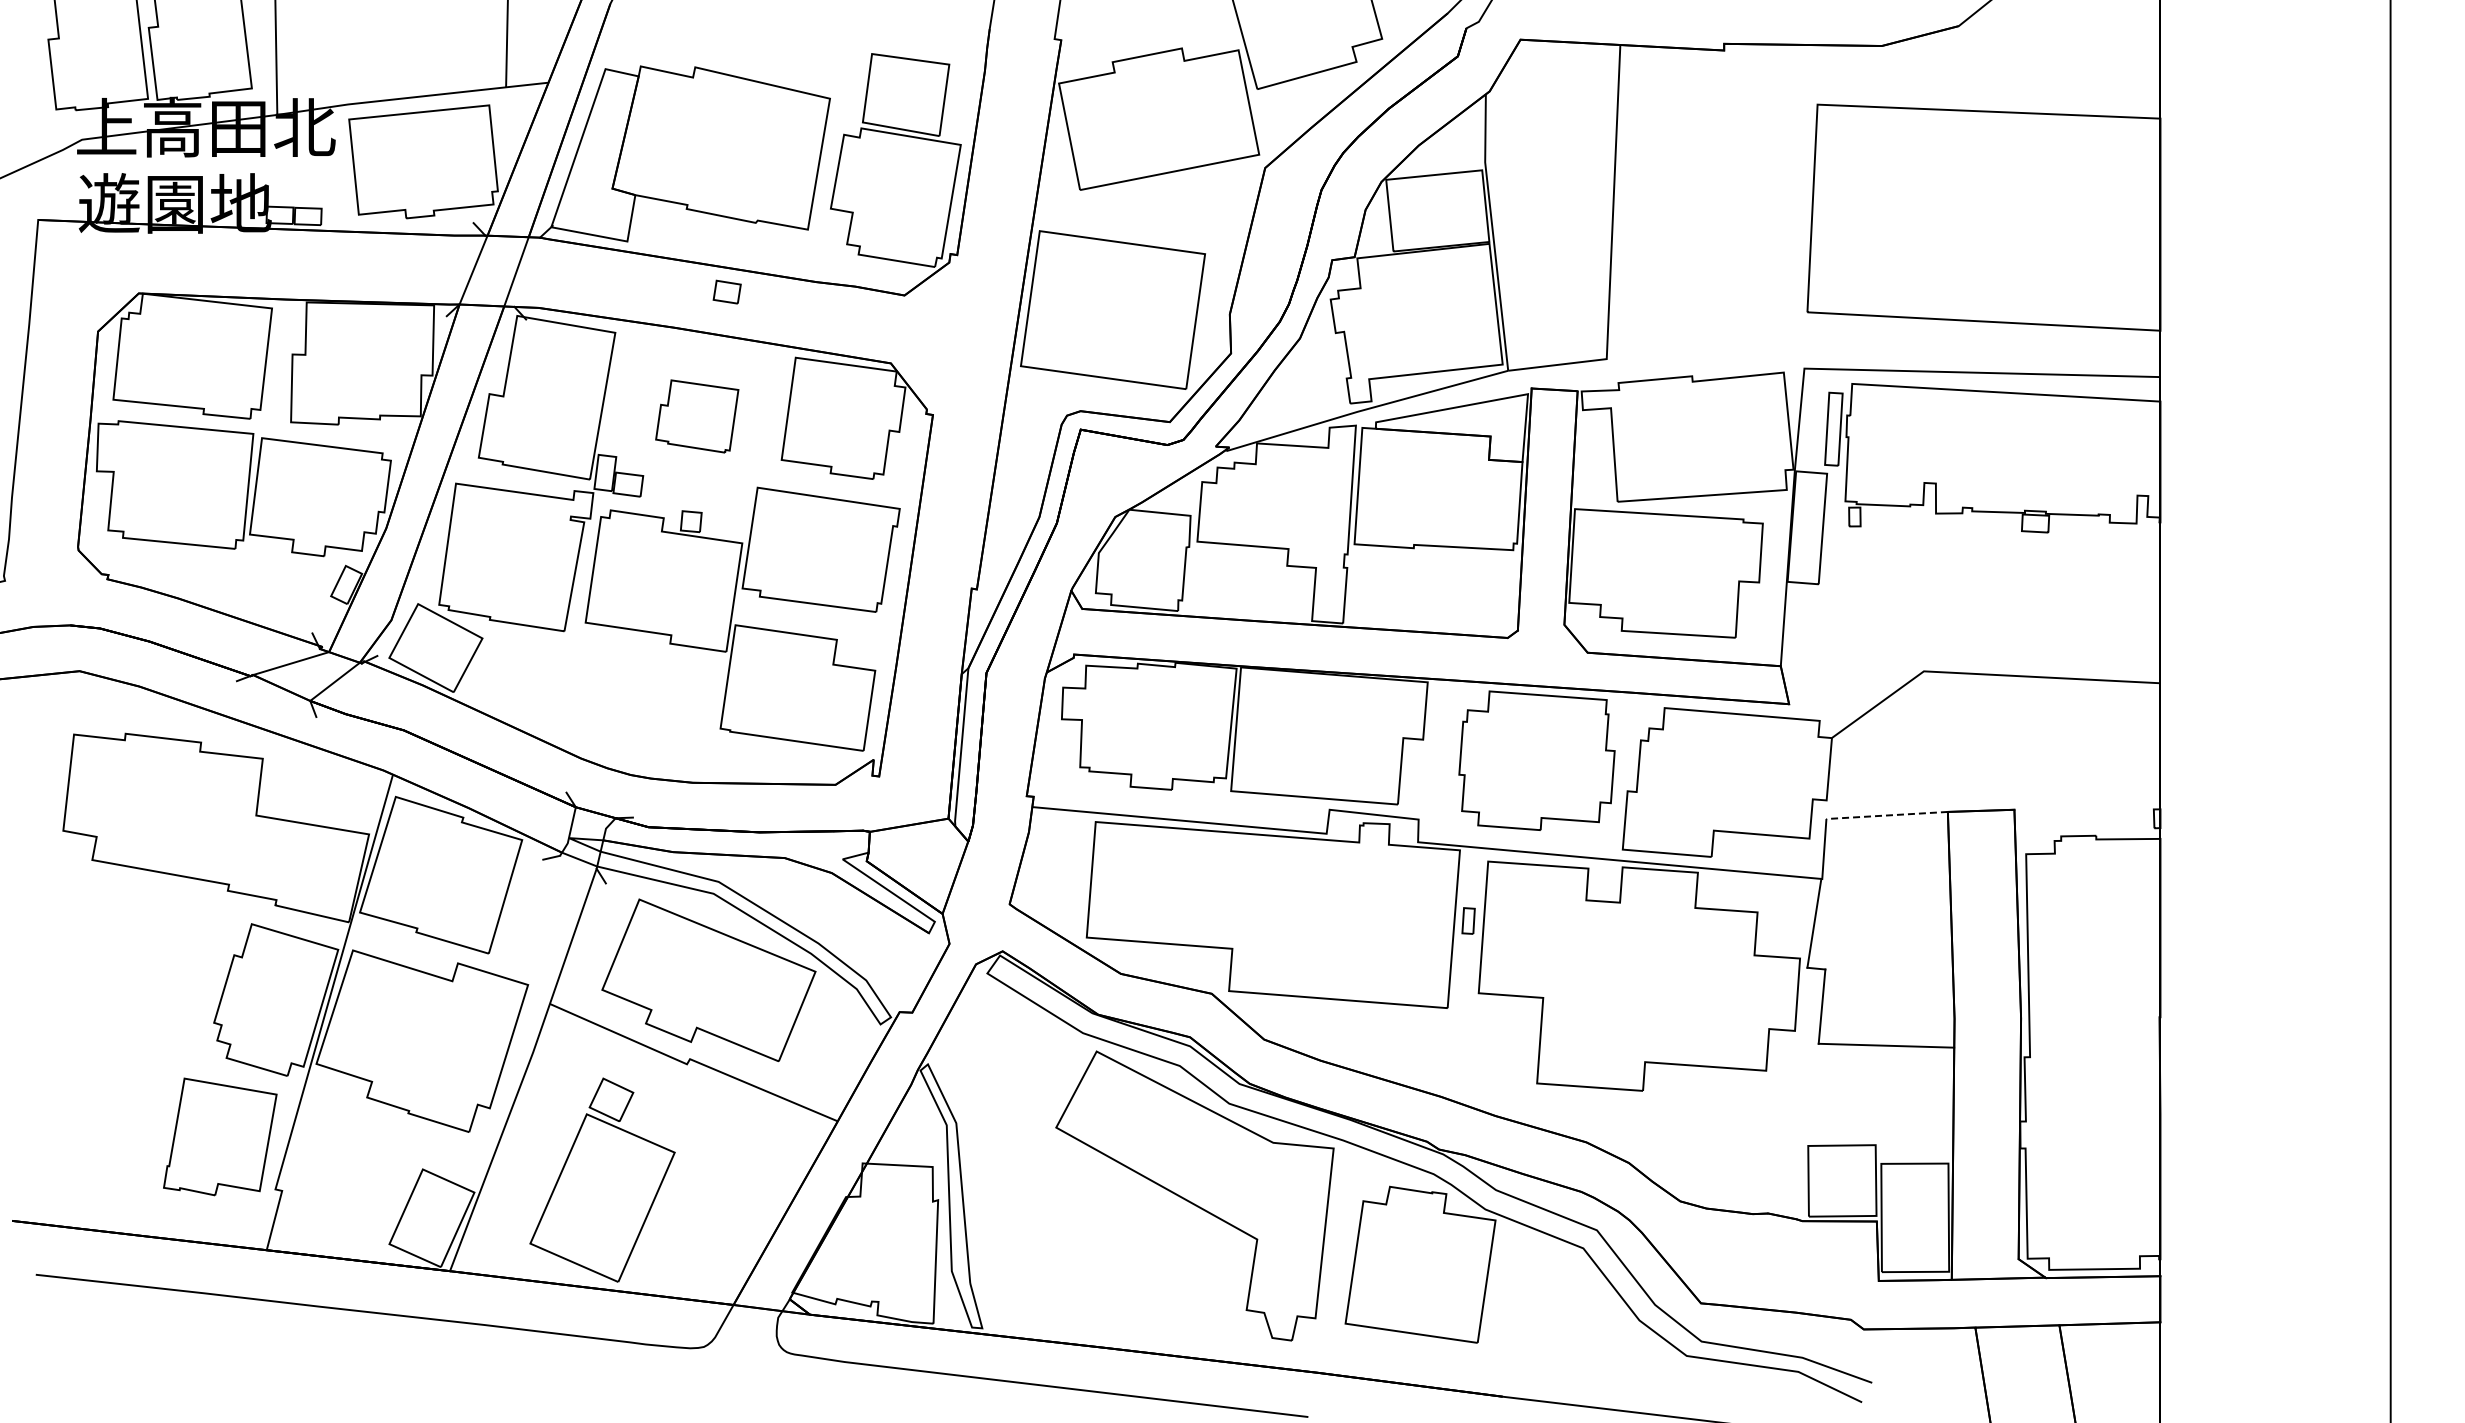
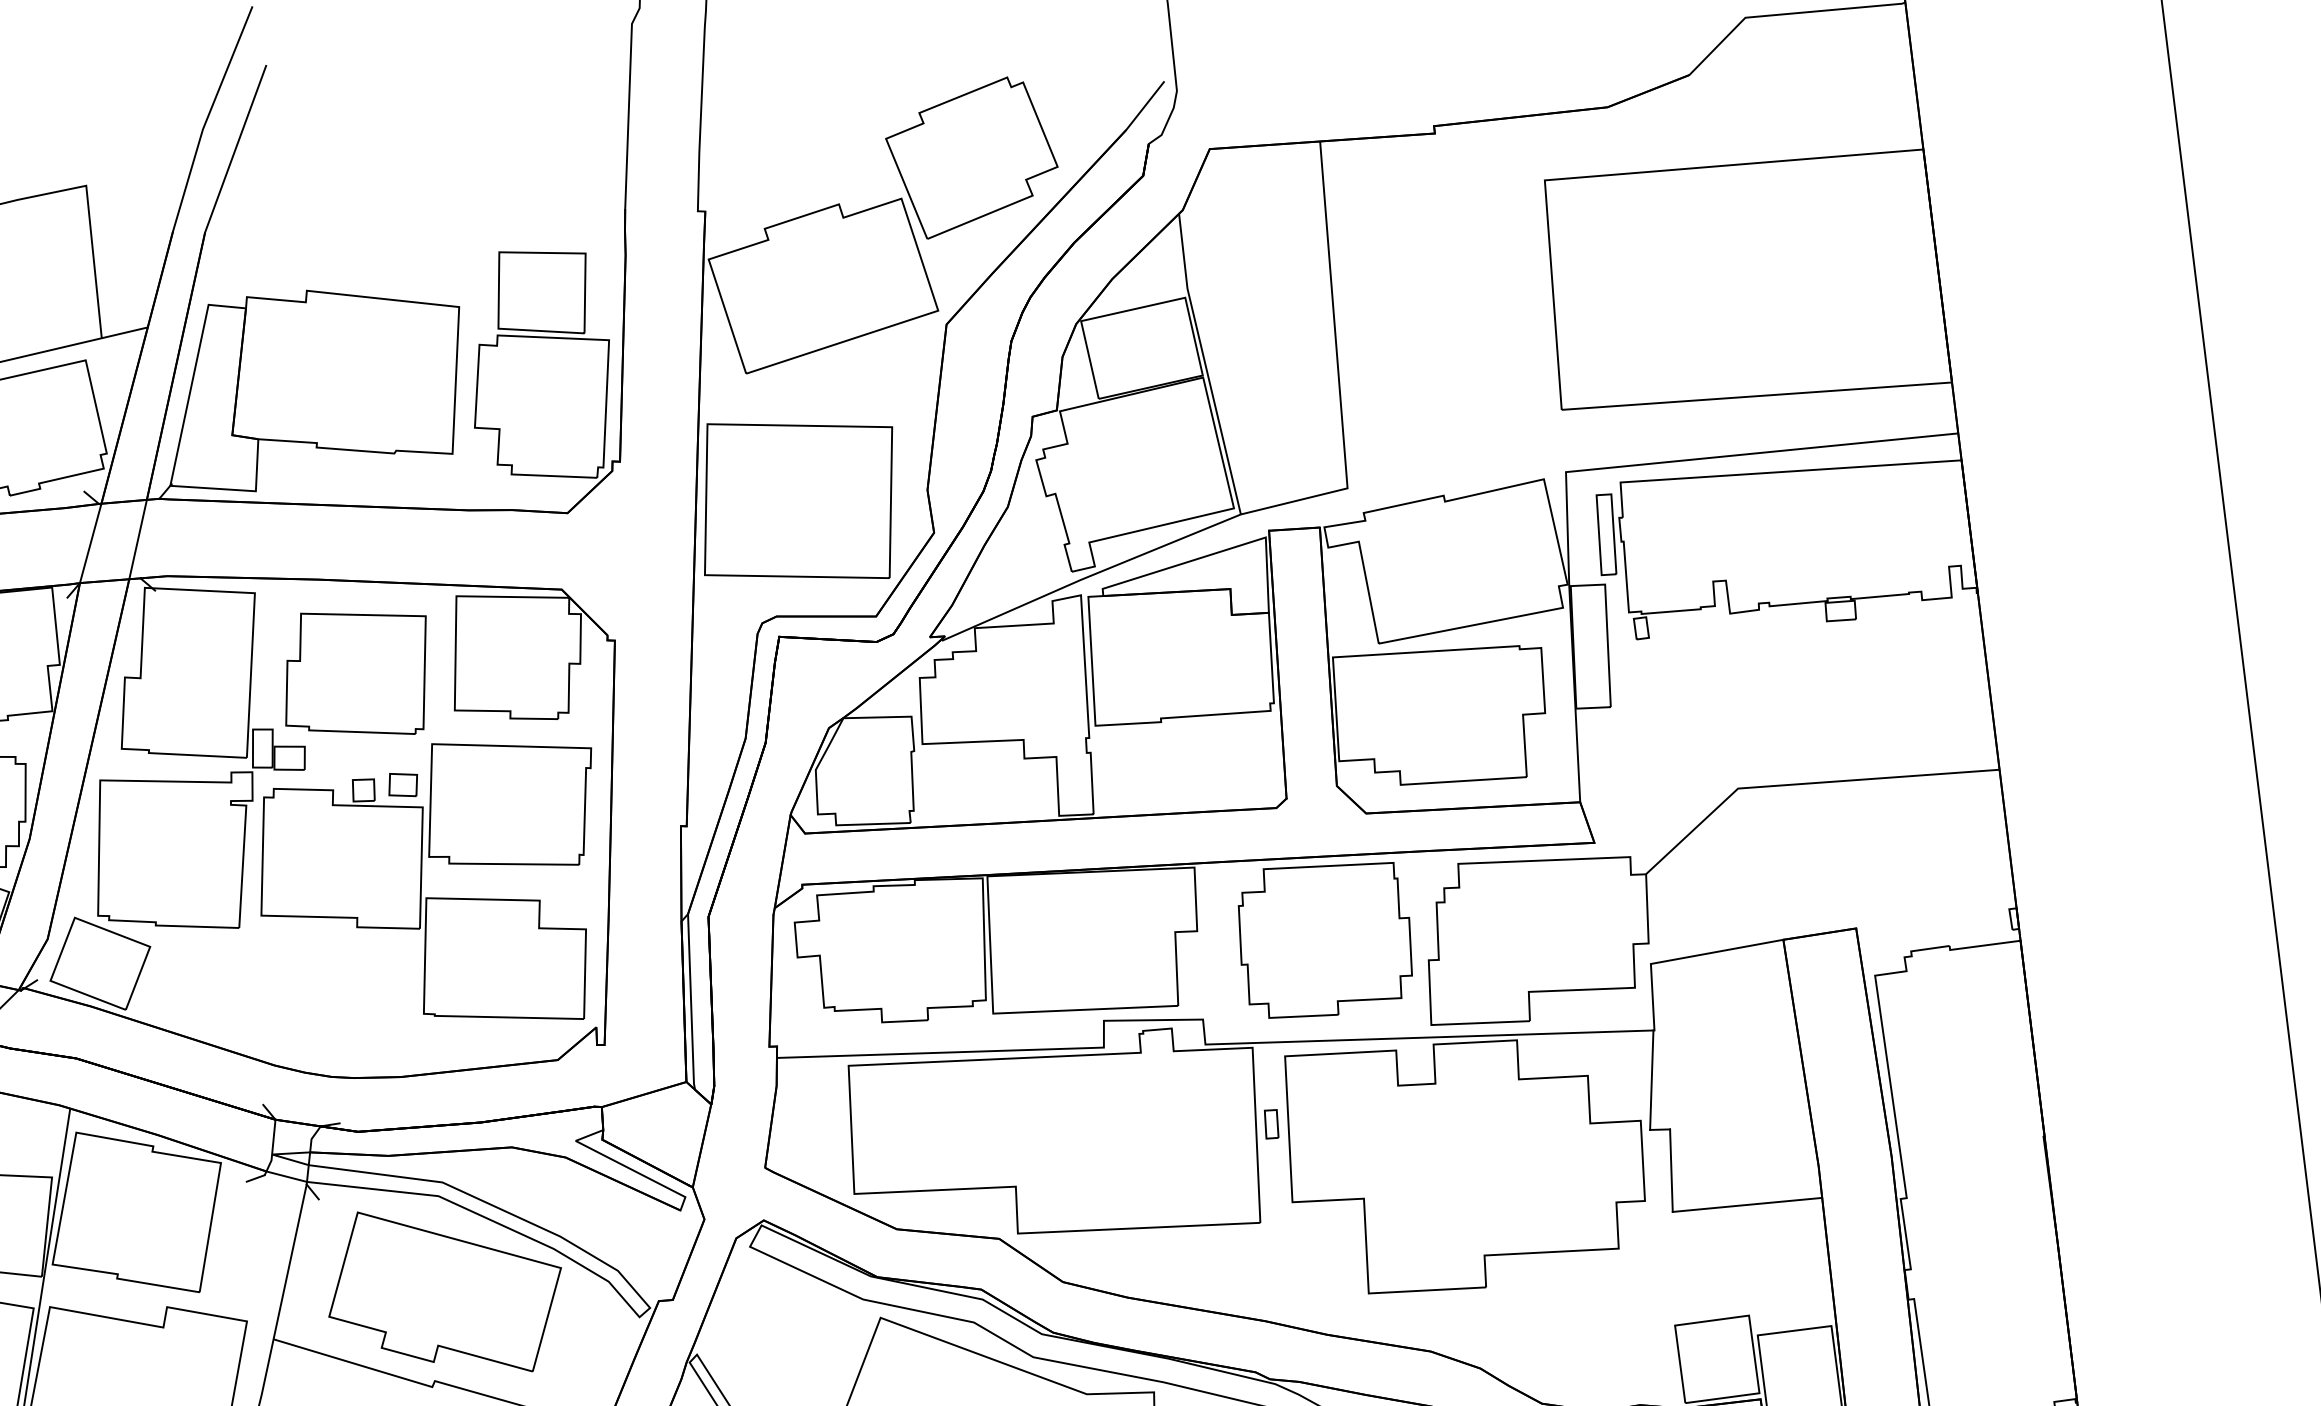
part: (726, 291) -> (402, 784), moved
part: (696, 416) -> (355, 674), size x1.67
line: (1887, 815) -> (1717, 951), dashed -> solid

